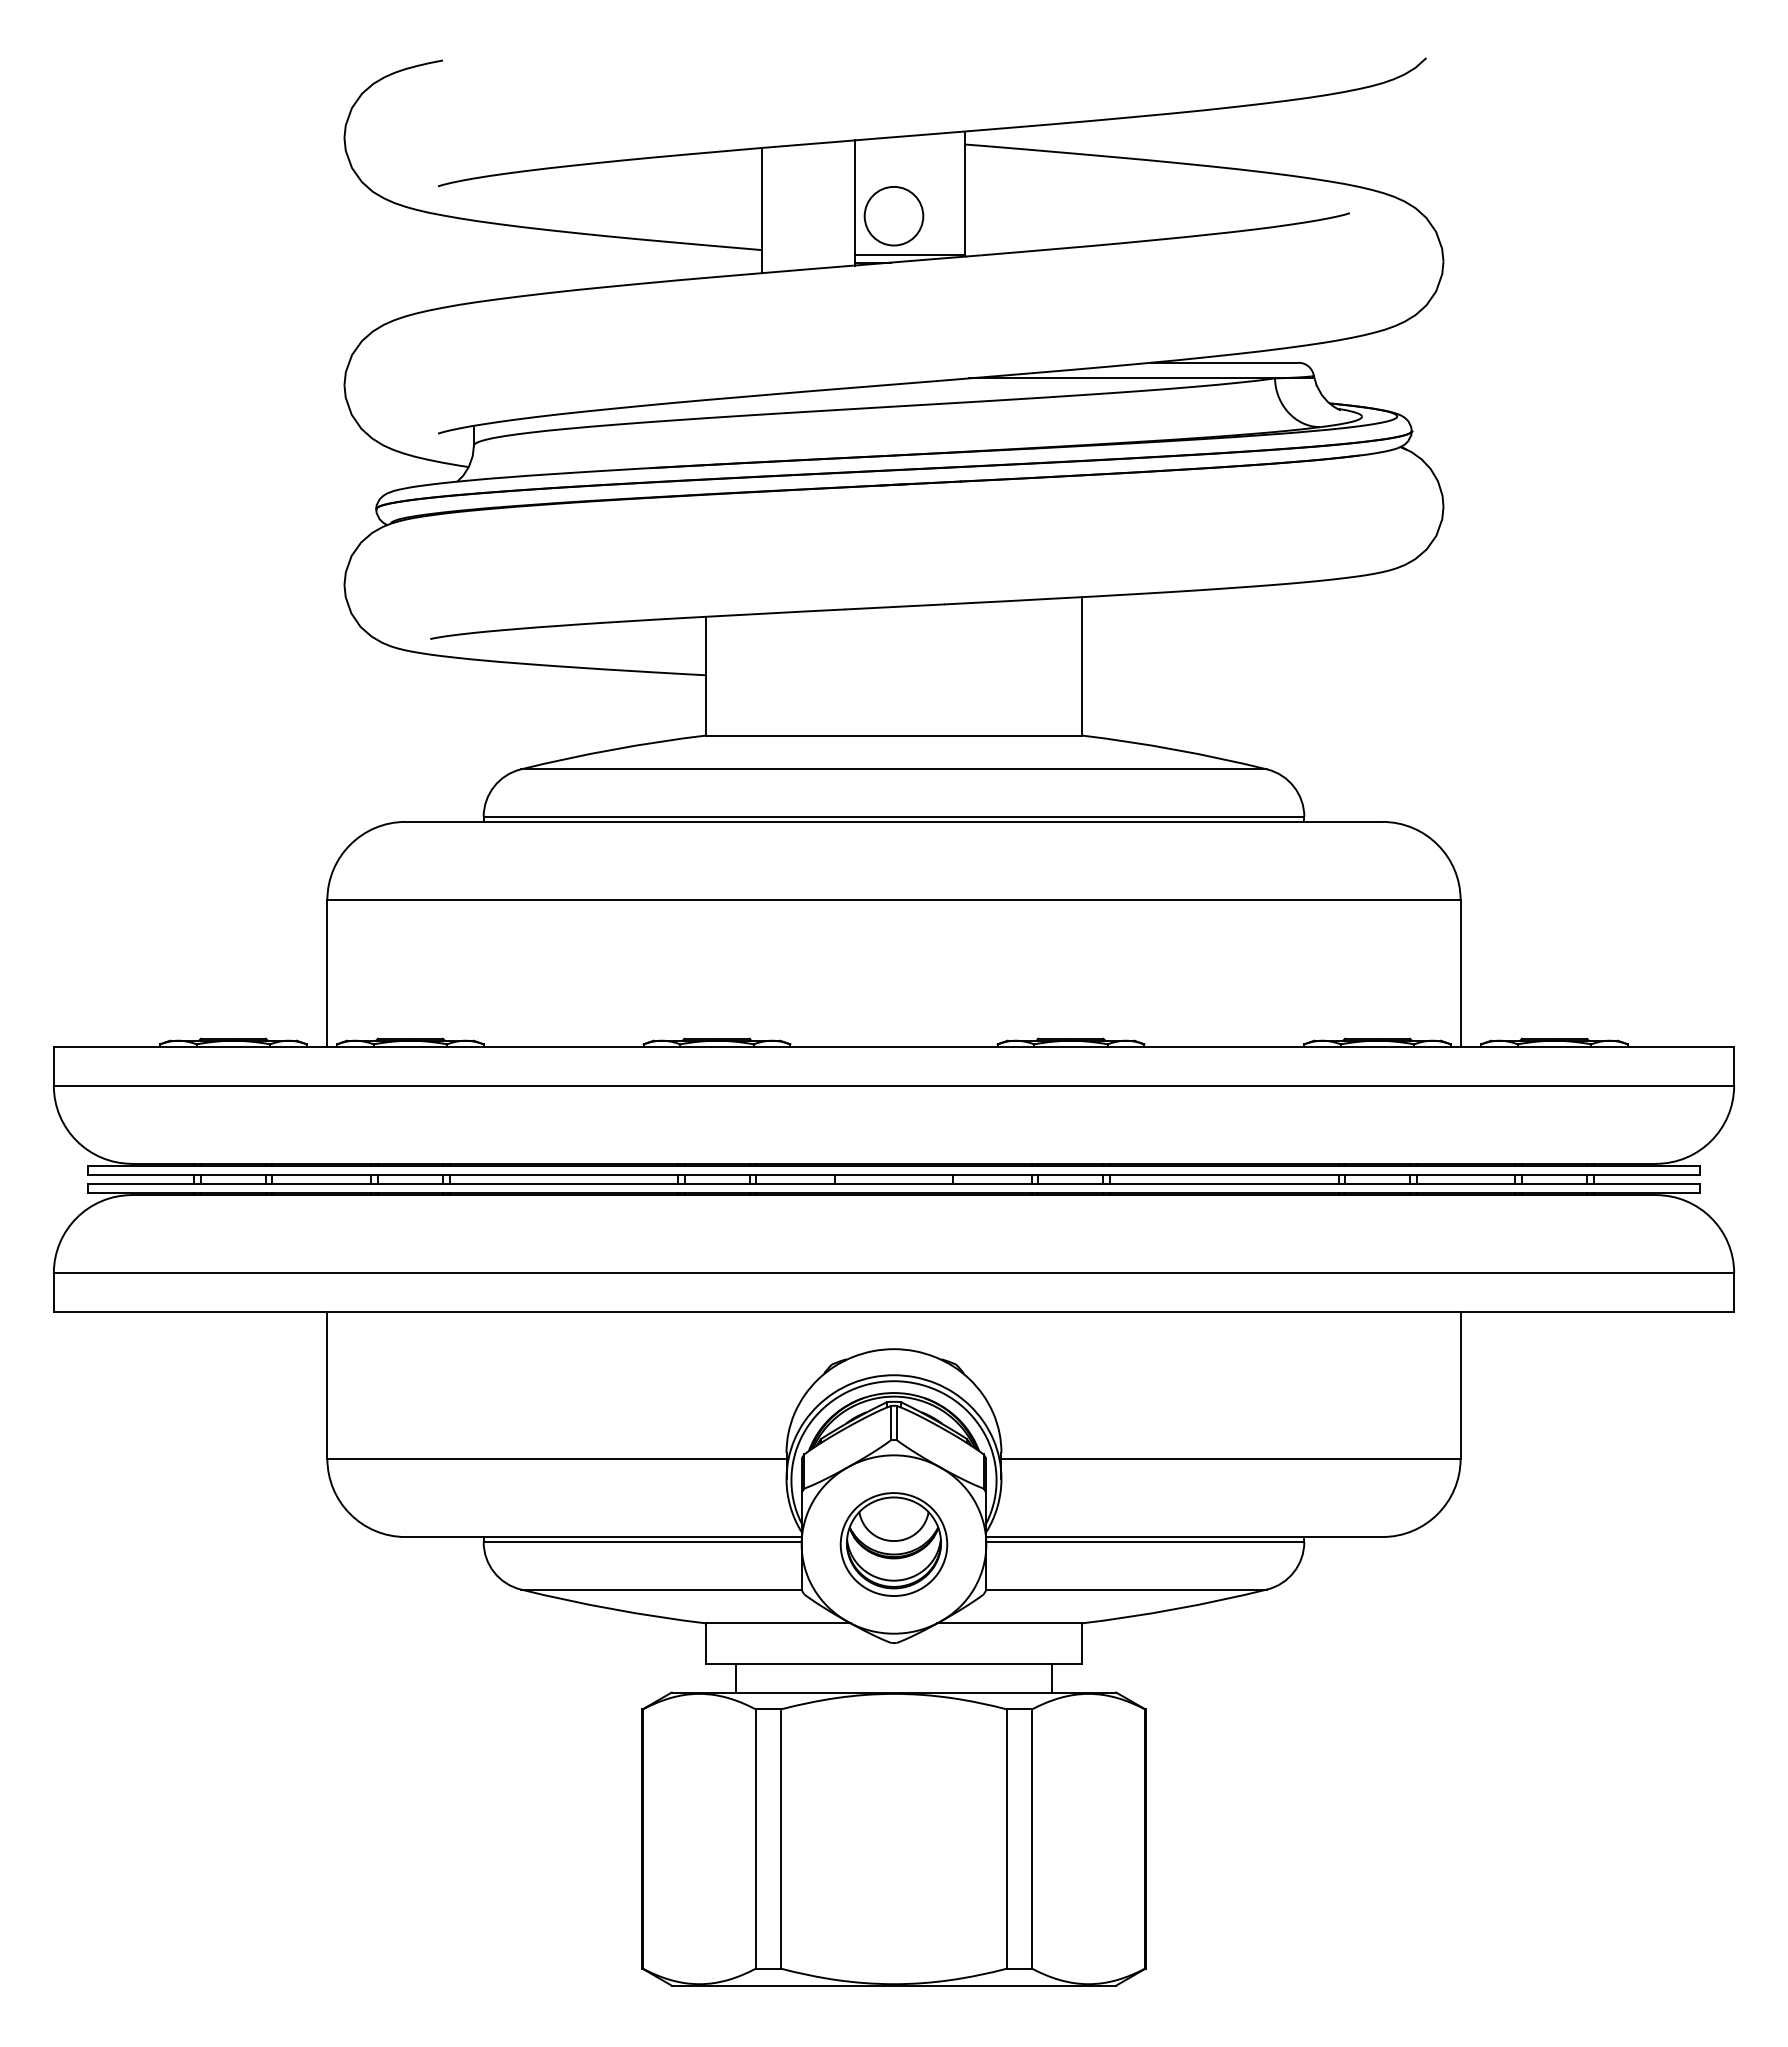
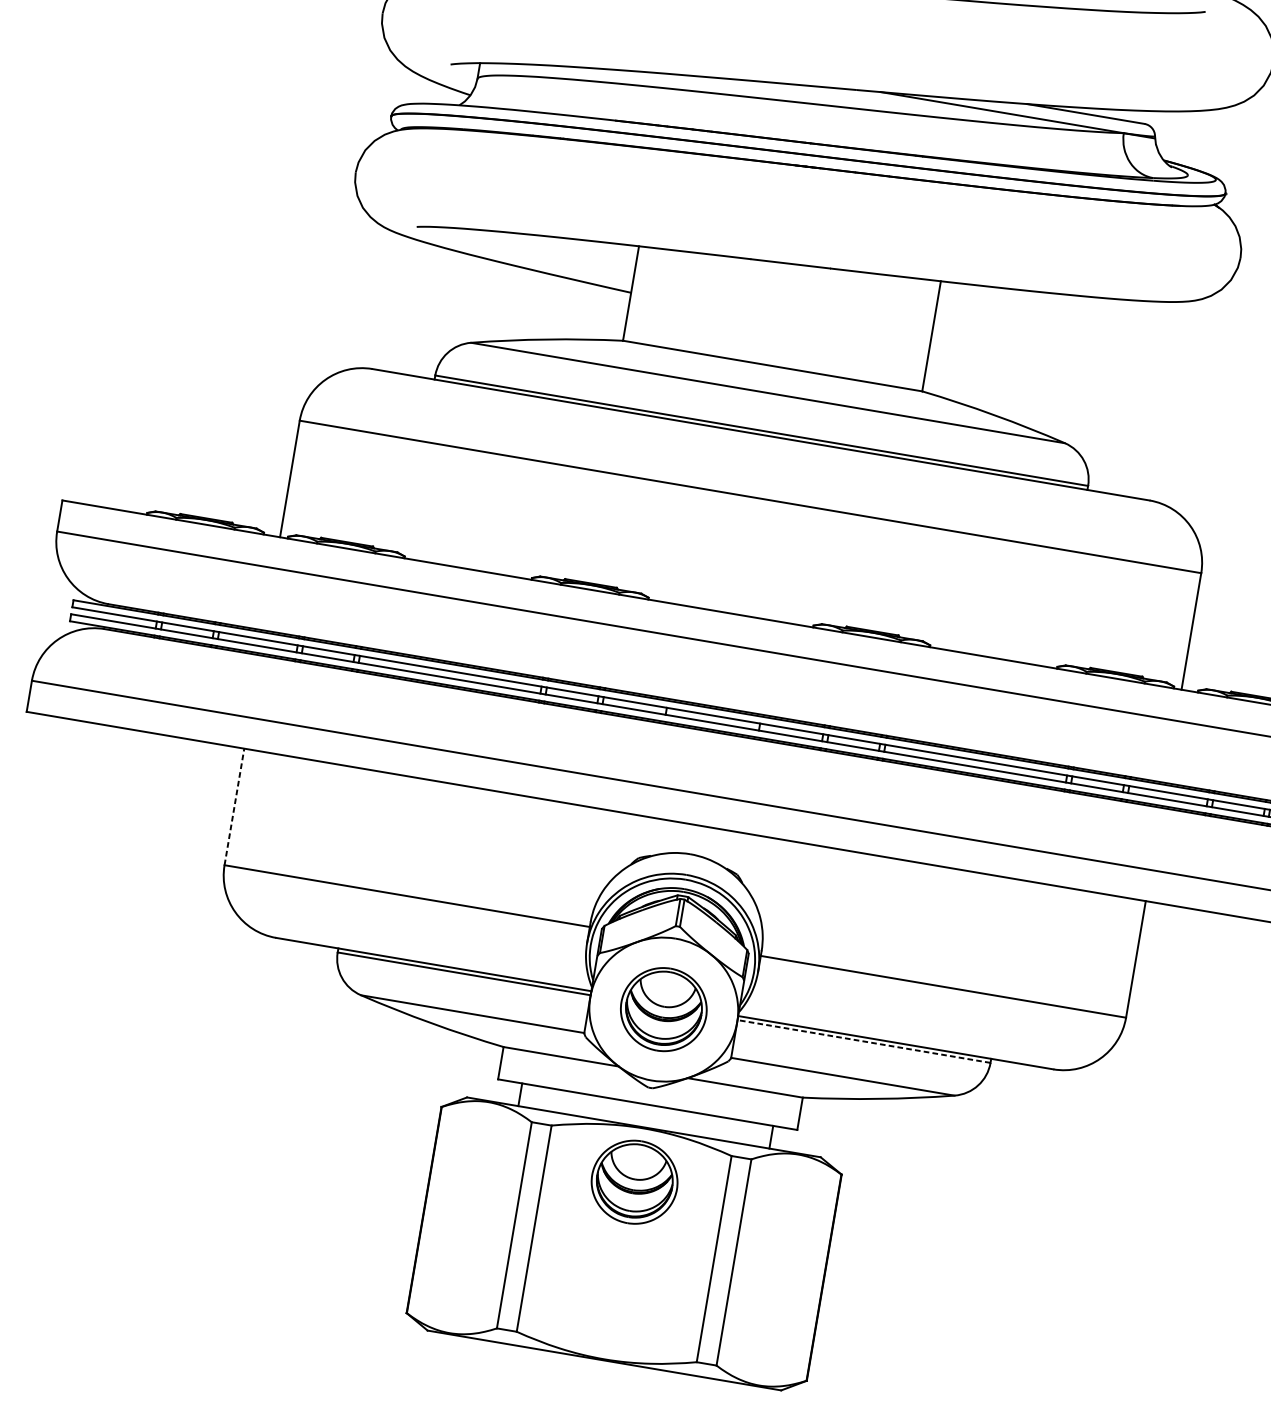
line: (327, 1385) -> (234, 806), solid -> dashed
line: (1145, 1542) -> (864, 1041), solid -> dashed
part: (893, 1761) -> (634, 1182), added

